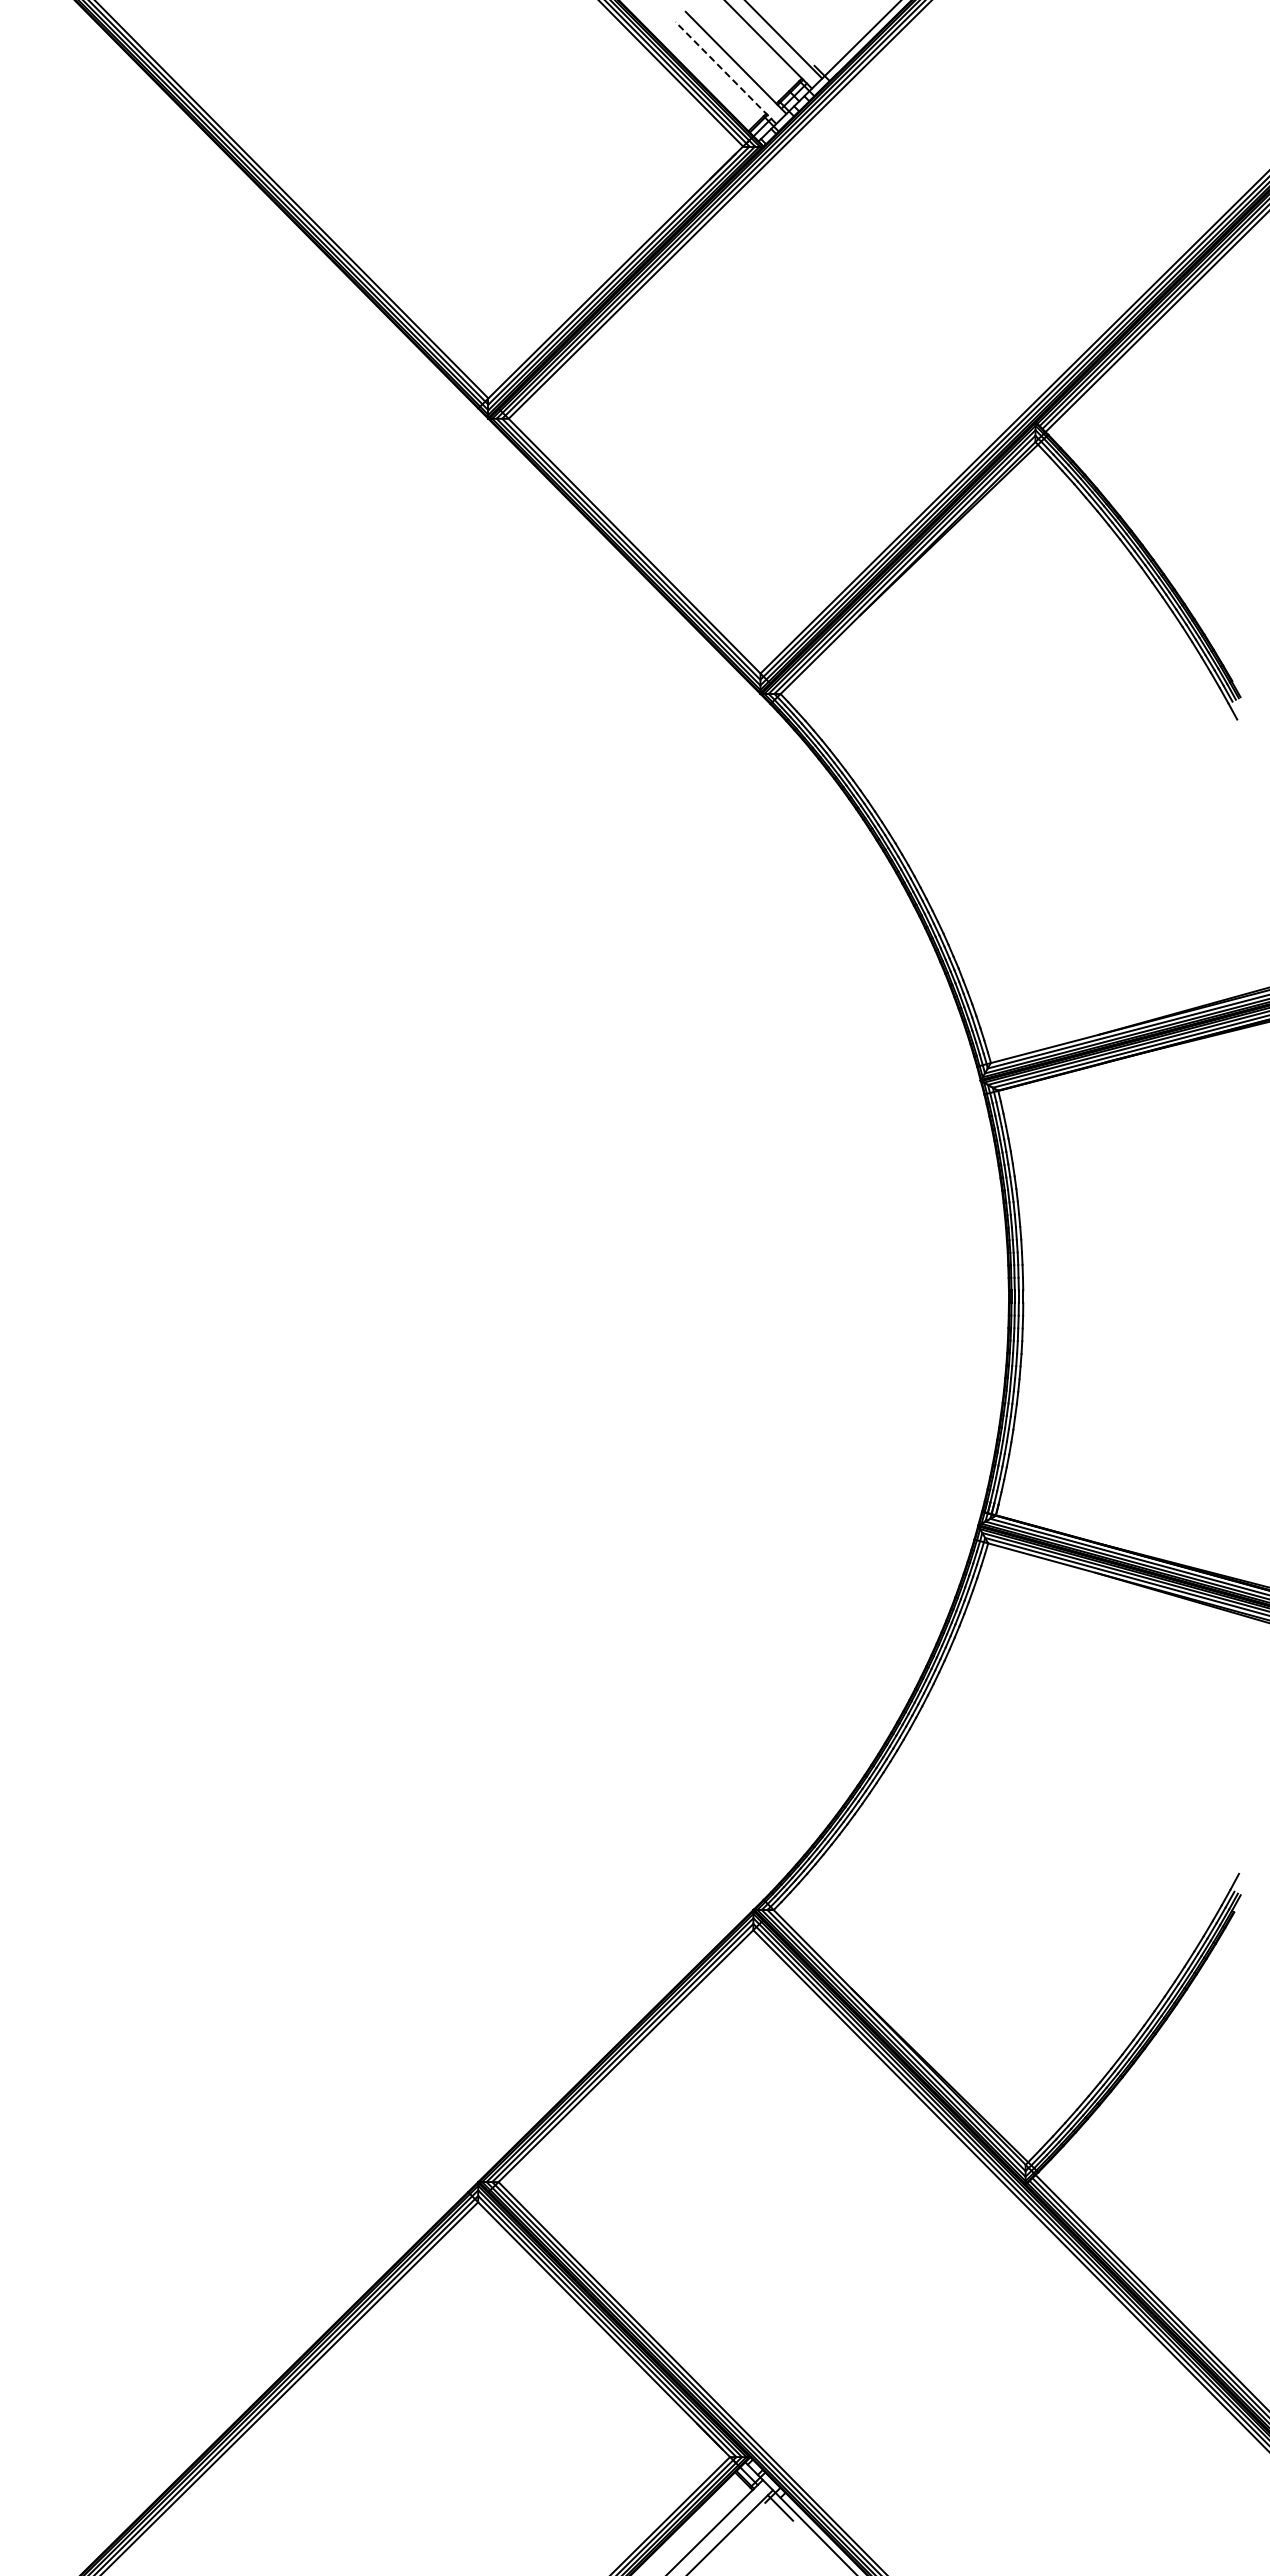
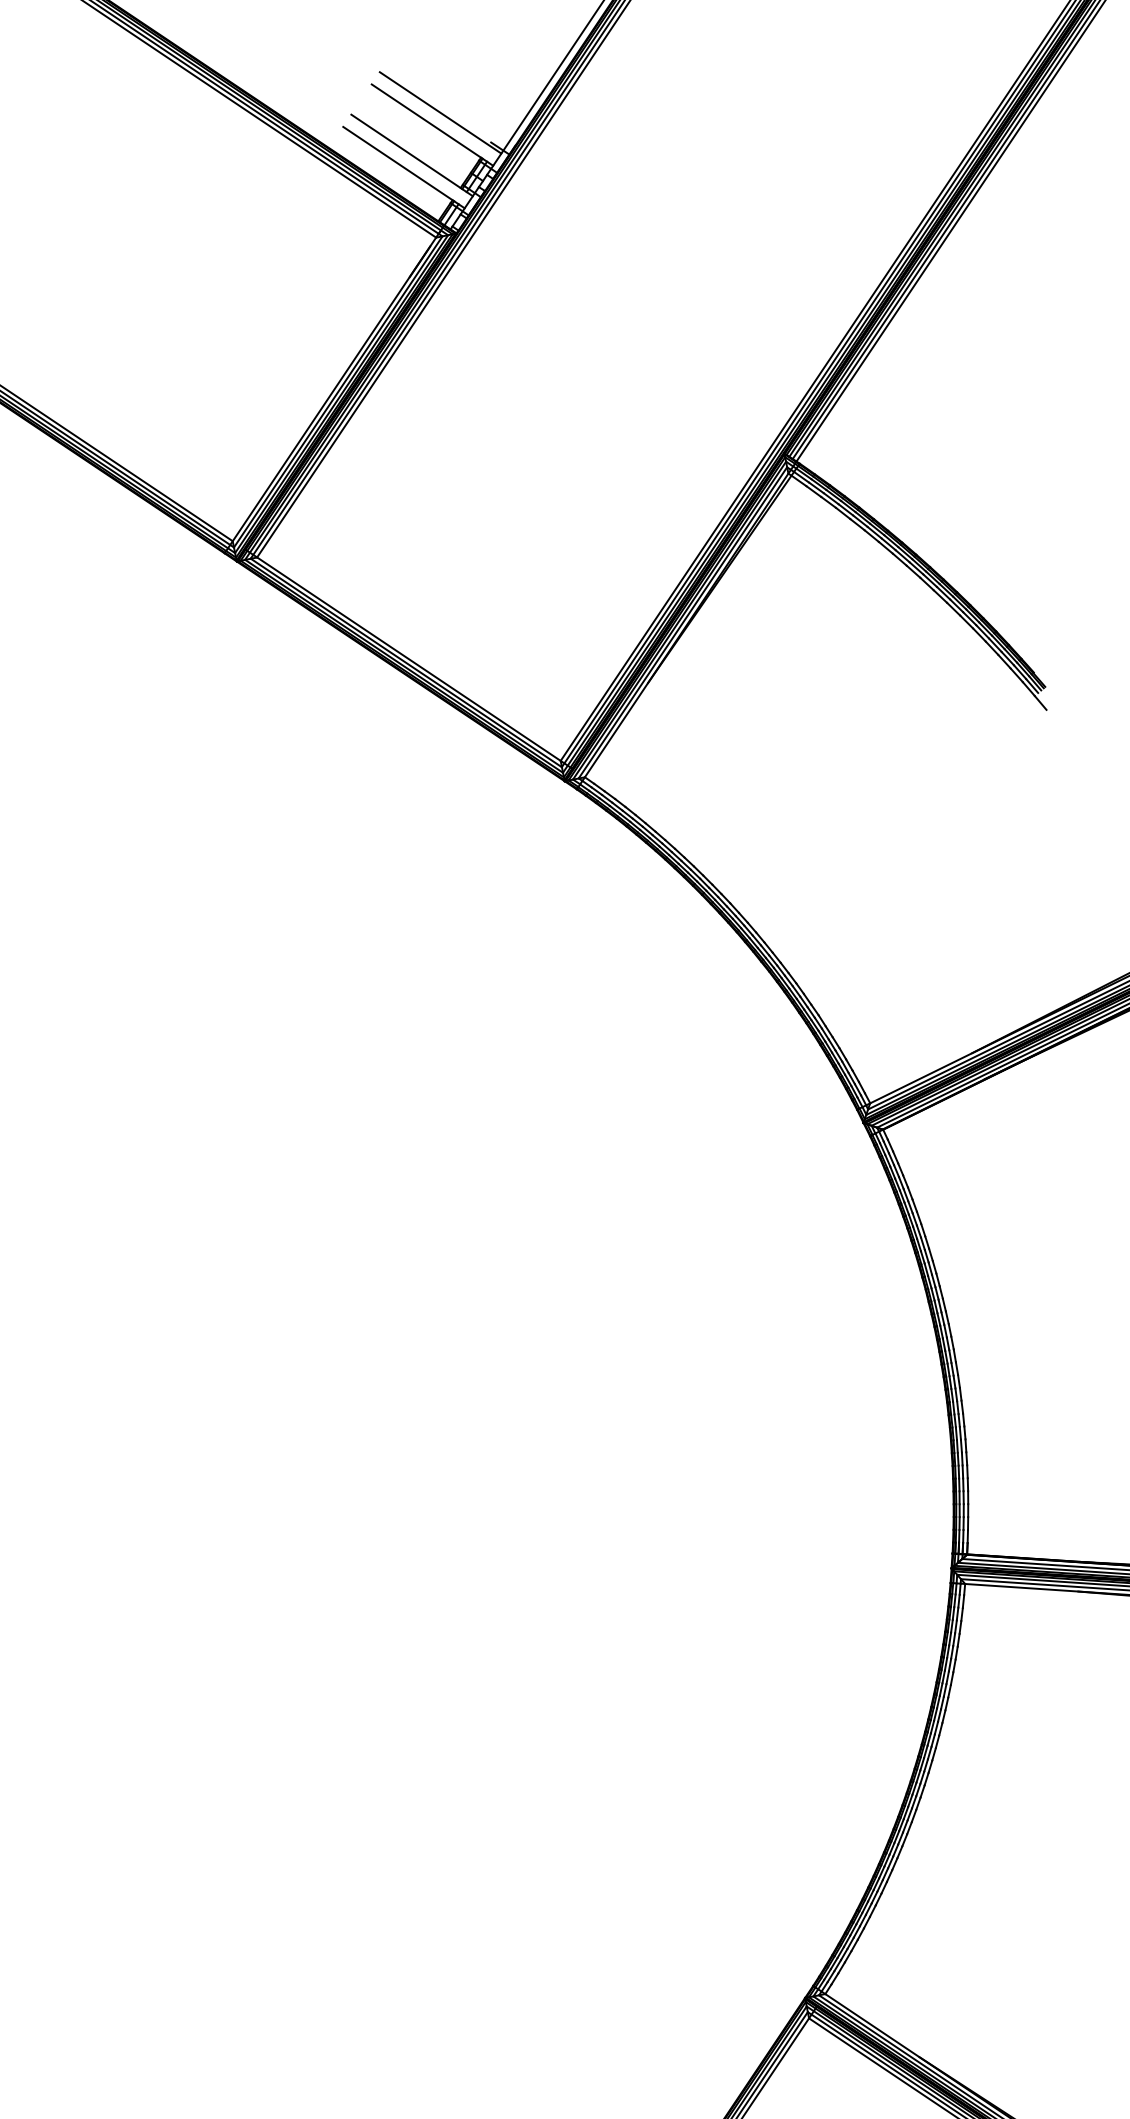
line: (725, 72) -> (403, 167), dashed -> solid

